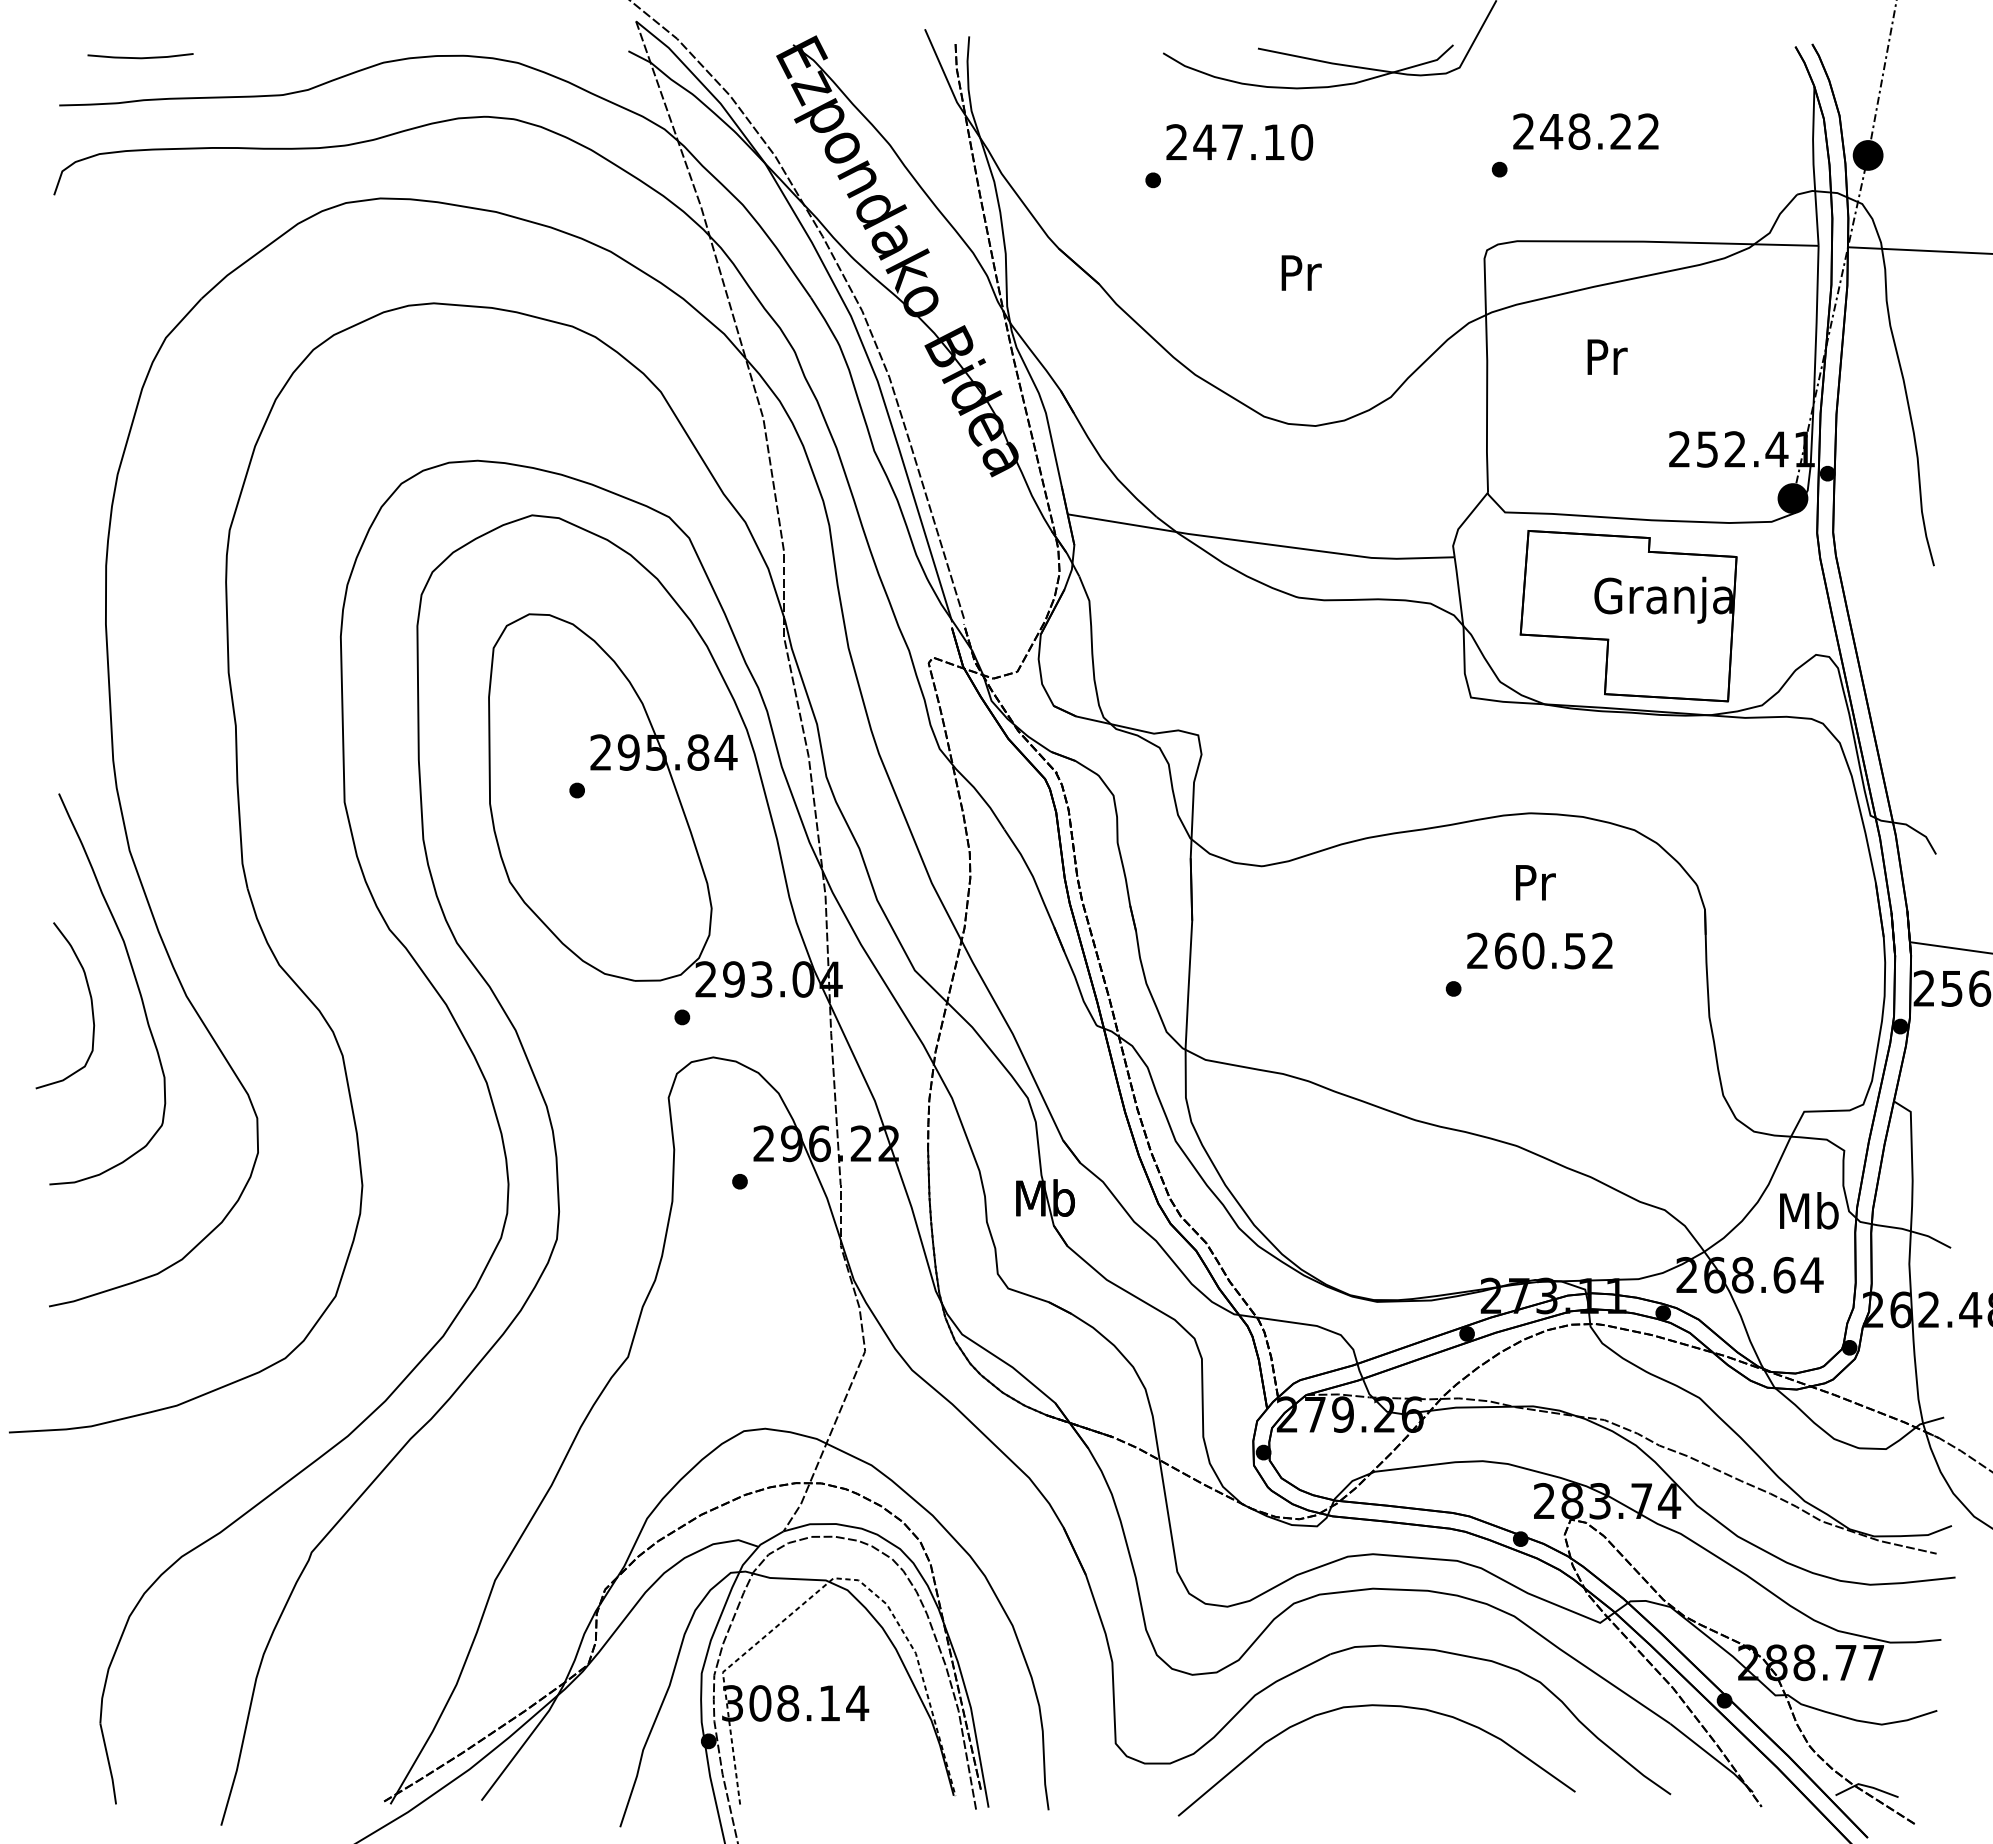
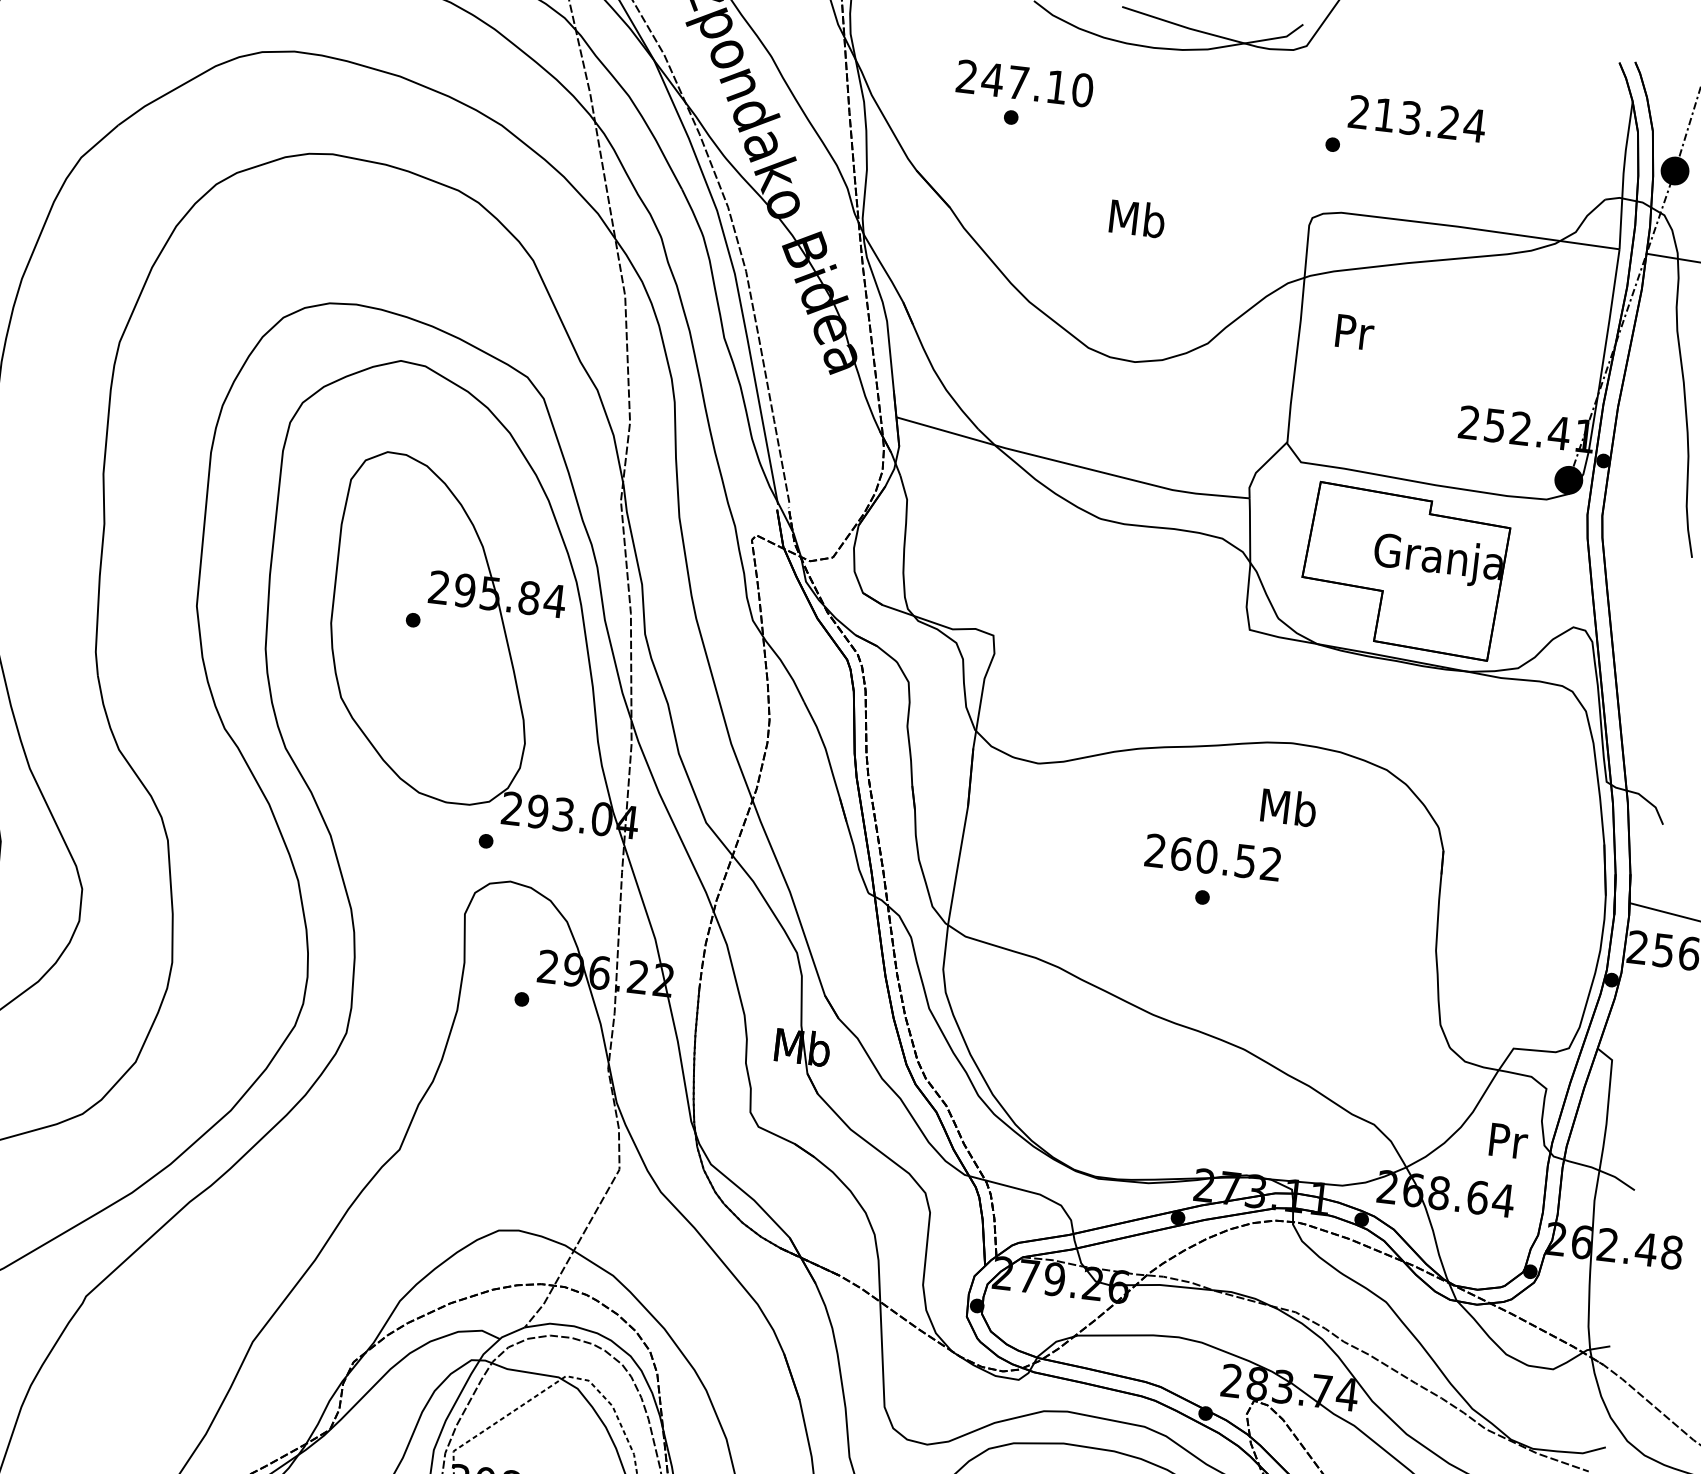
text: (1600, 131) -> (1430, 120), 248.22 -> 213.24
text: (1239, 142) -> (1024, 83), moved
text: (1300, 272) -> (1137, 218), Pr -> Mb
text: (1607, 356) -> (1354, 331), moved
text: (1534, 882) -> (1288, 807), Pr -> Mb
text: (1539, 950) -> (1212, 857), moved
text: (1809, 1210) -> (1507, 1140), Mb -> Pr

